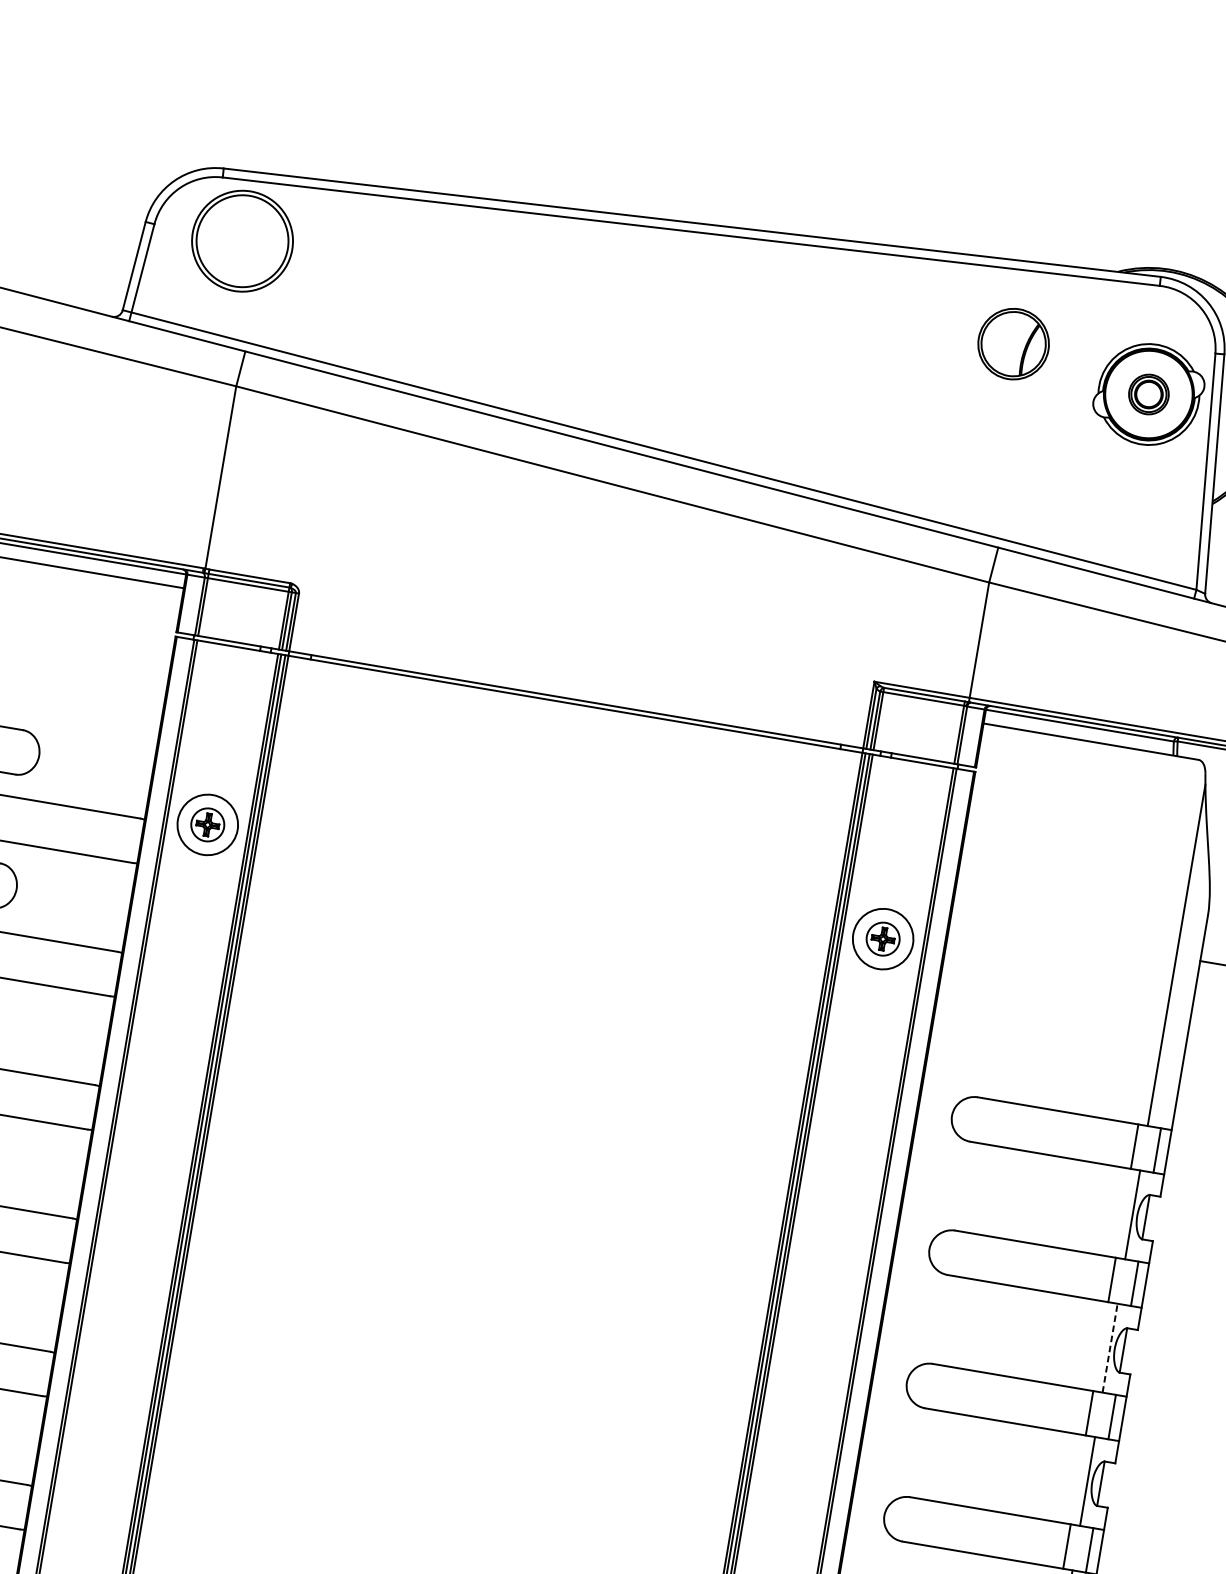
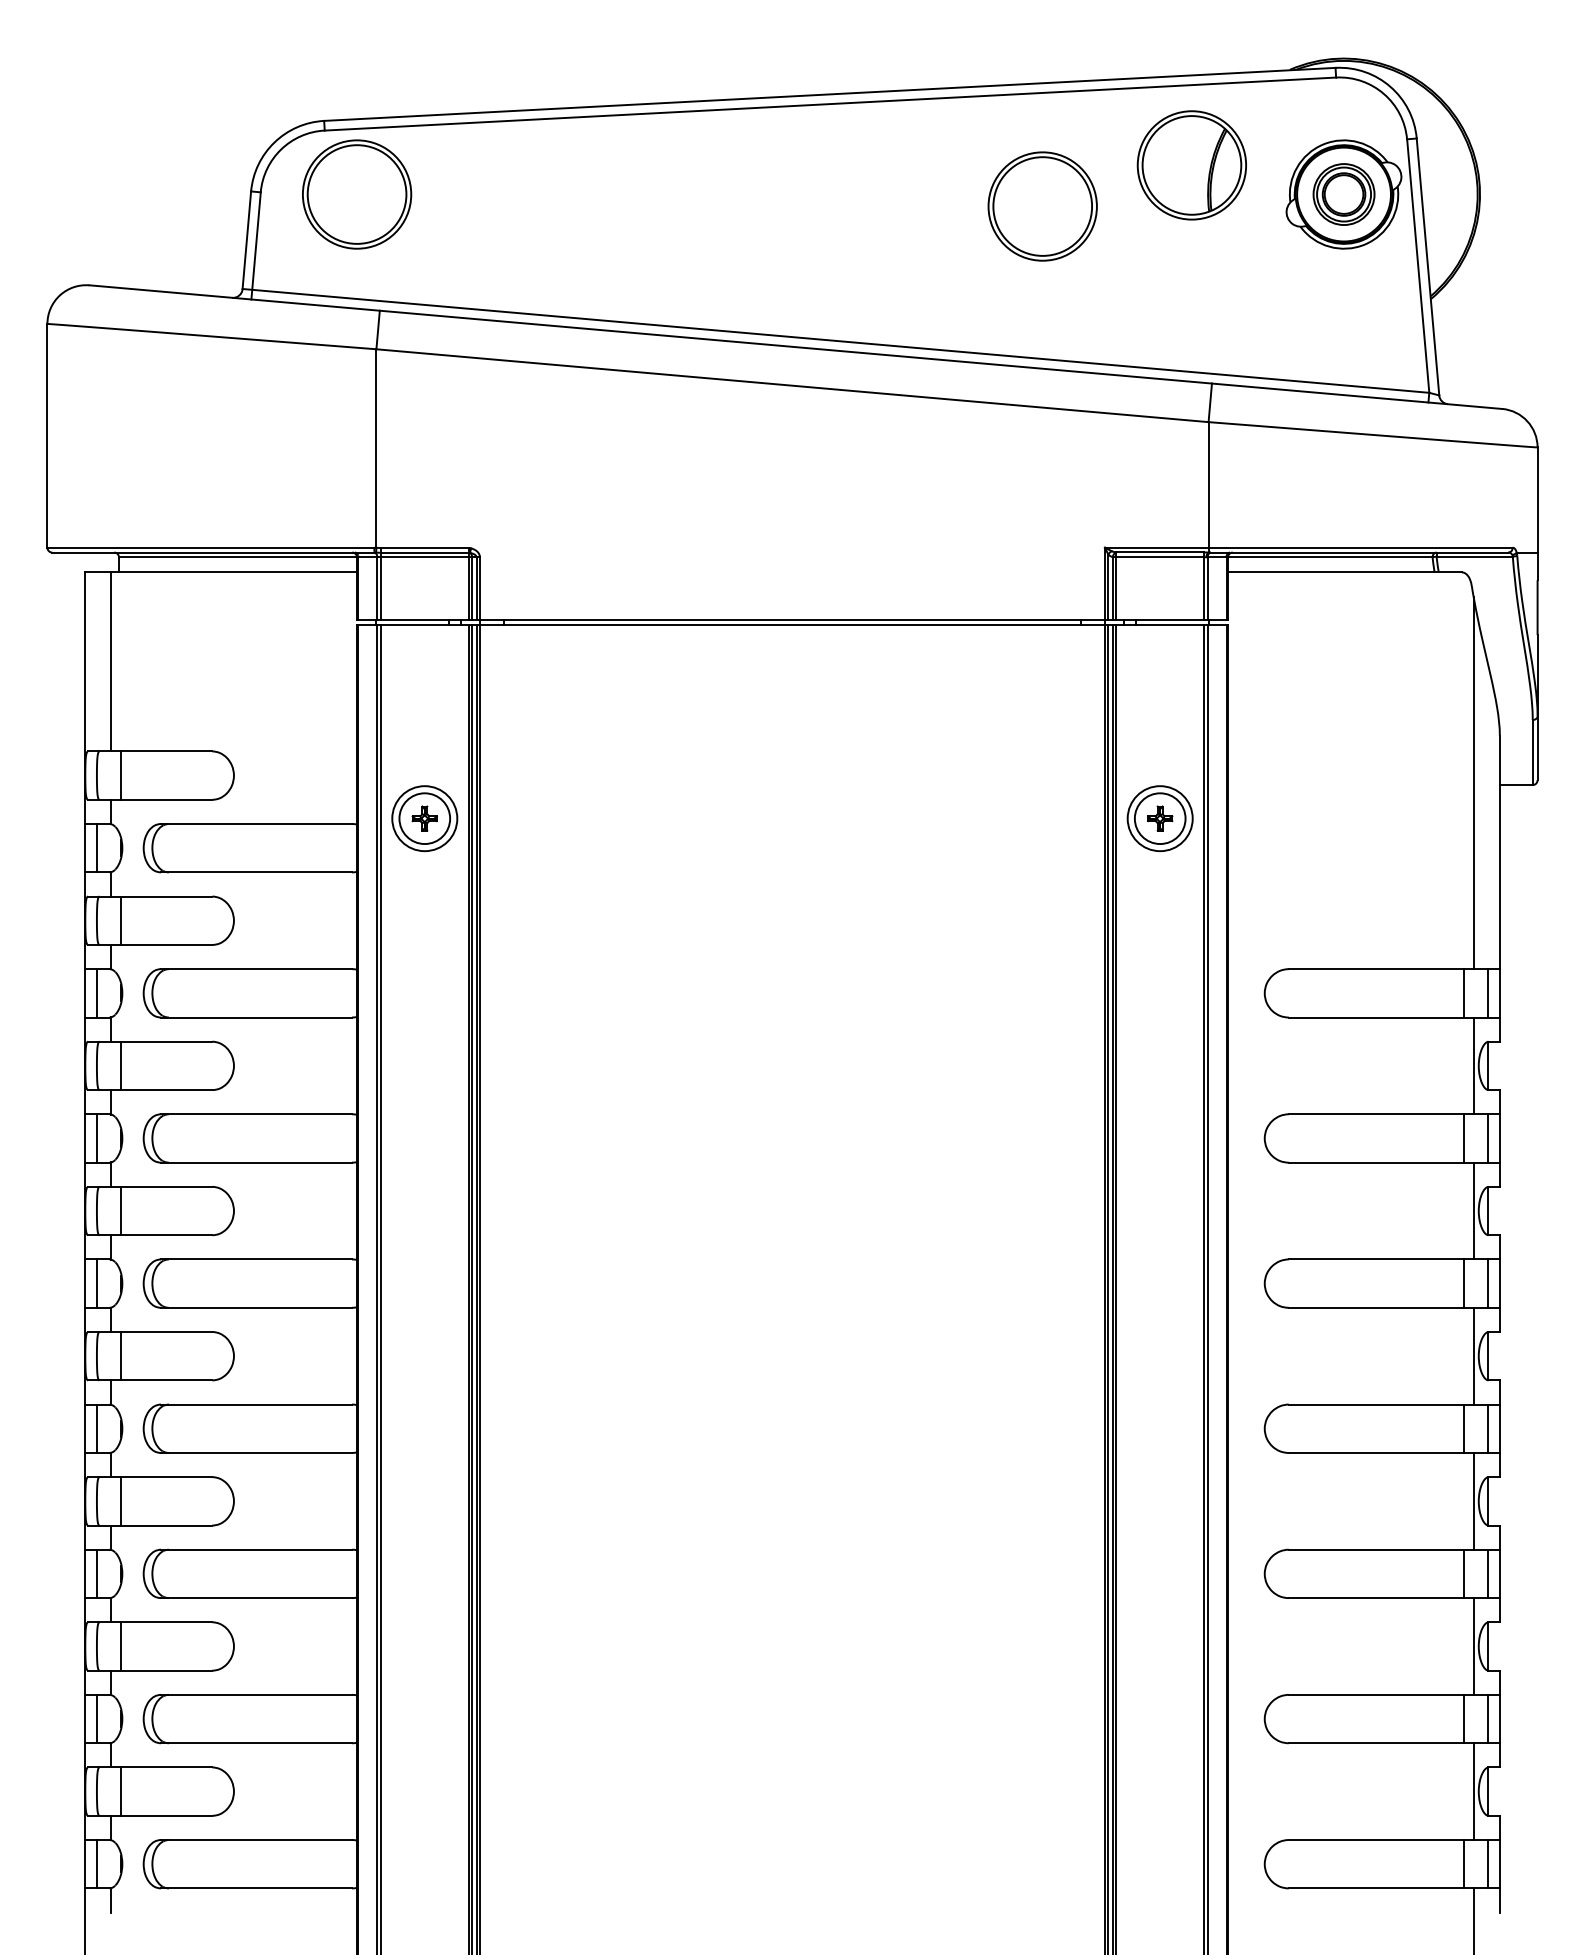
part: (1013, 344) -> (1191, 165), size x1.43
part: (870, 358) -> (1042, 206), added
part: (1148, 394) -> (1343, 194), size x1.43
circle: (207, 824) -> (424, 818), size x1.43
circle: (882, 938) -> (1159, 818), size x1.43
line: (1110, 1347) -> (1473, 1210), dashed -> solid

